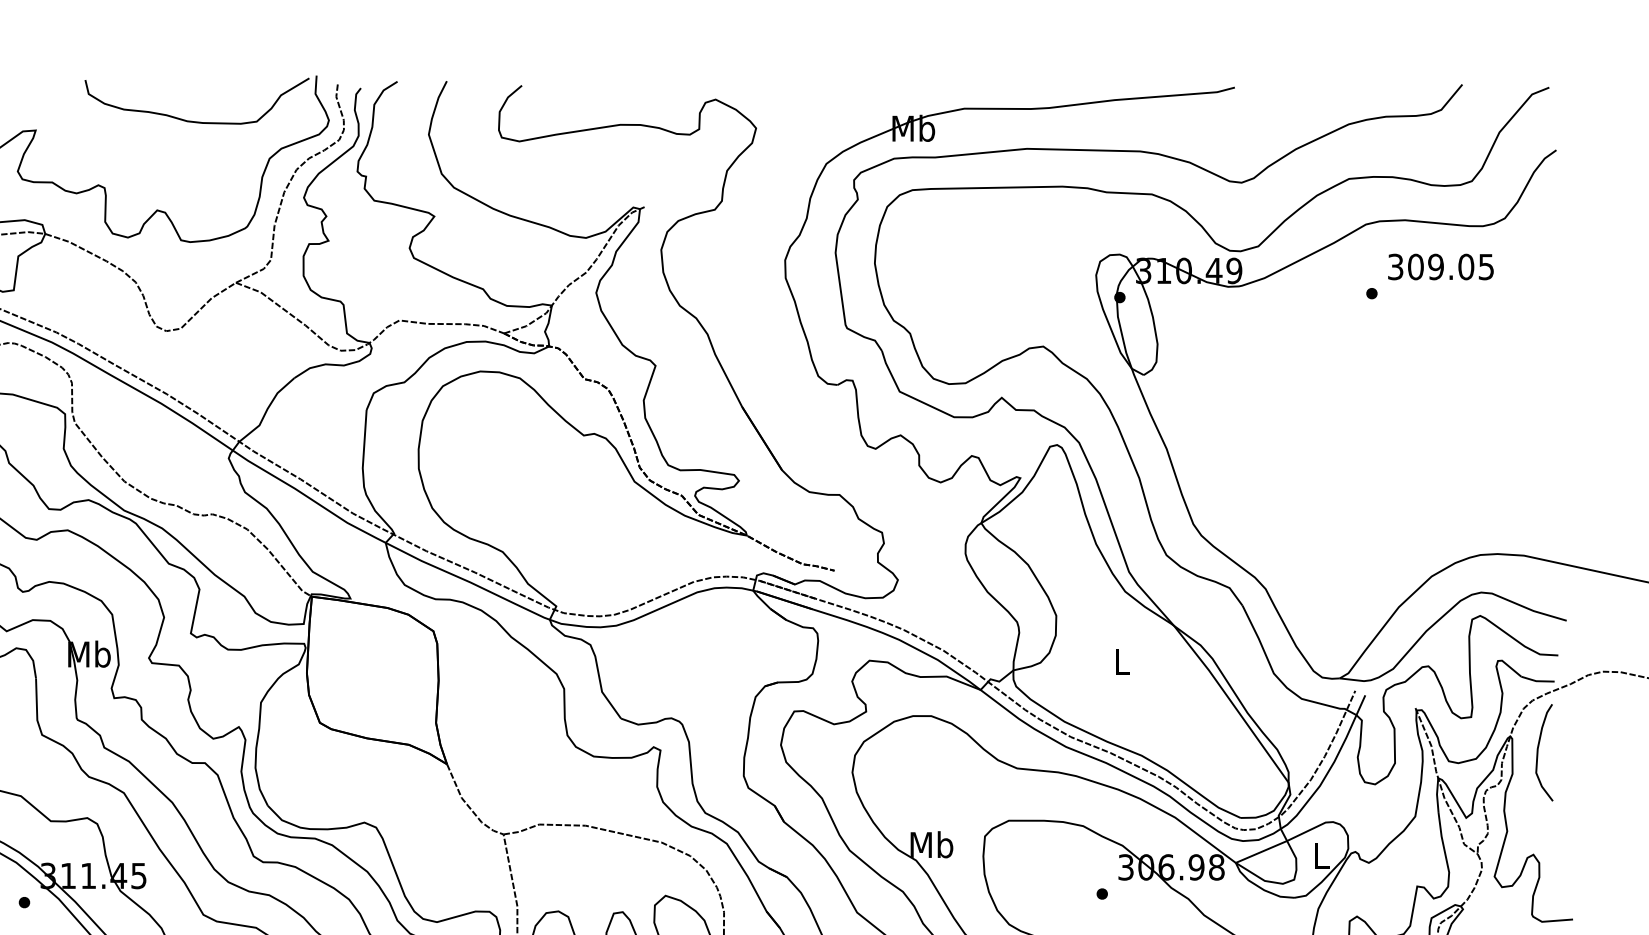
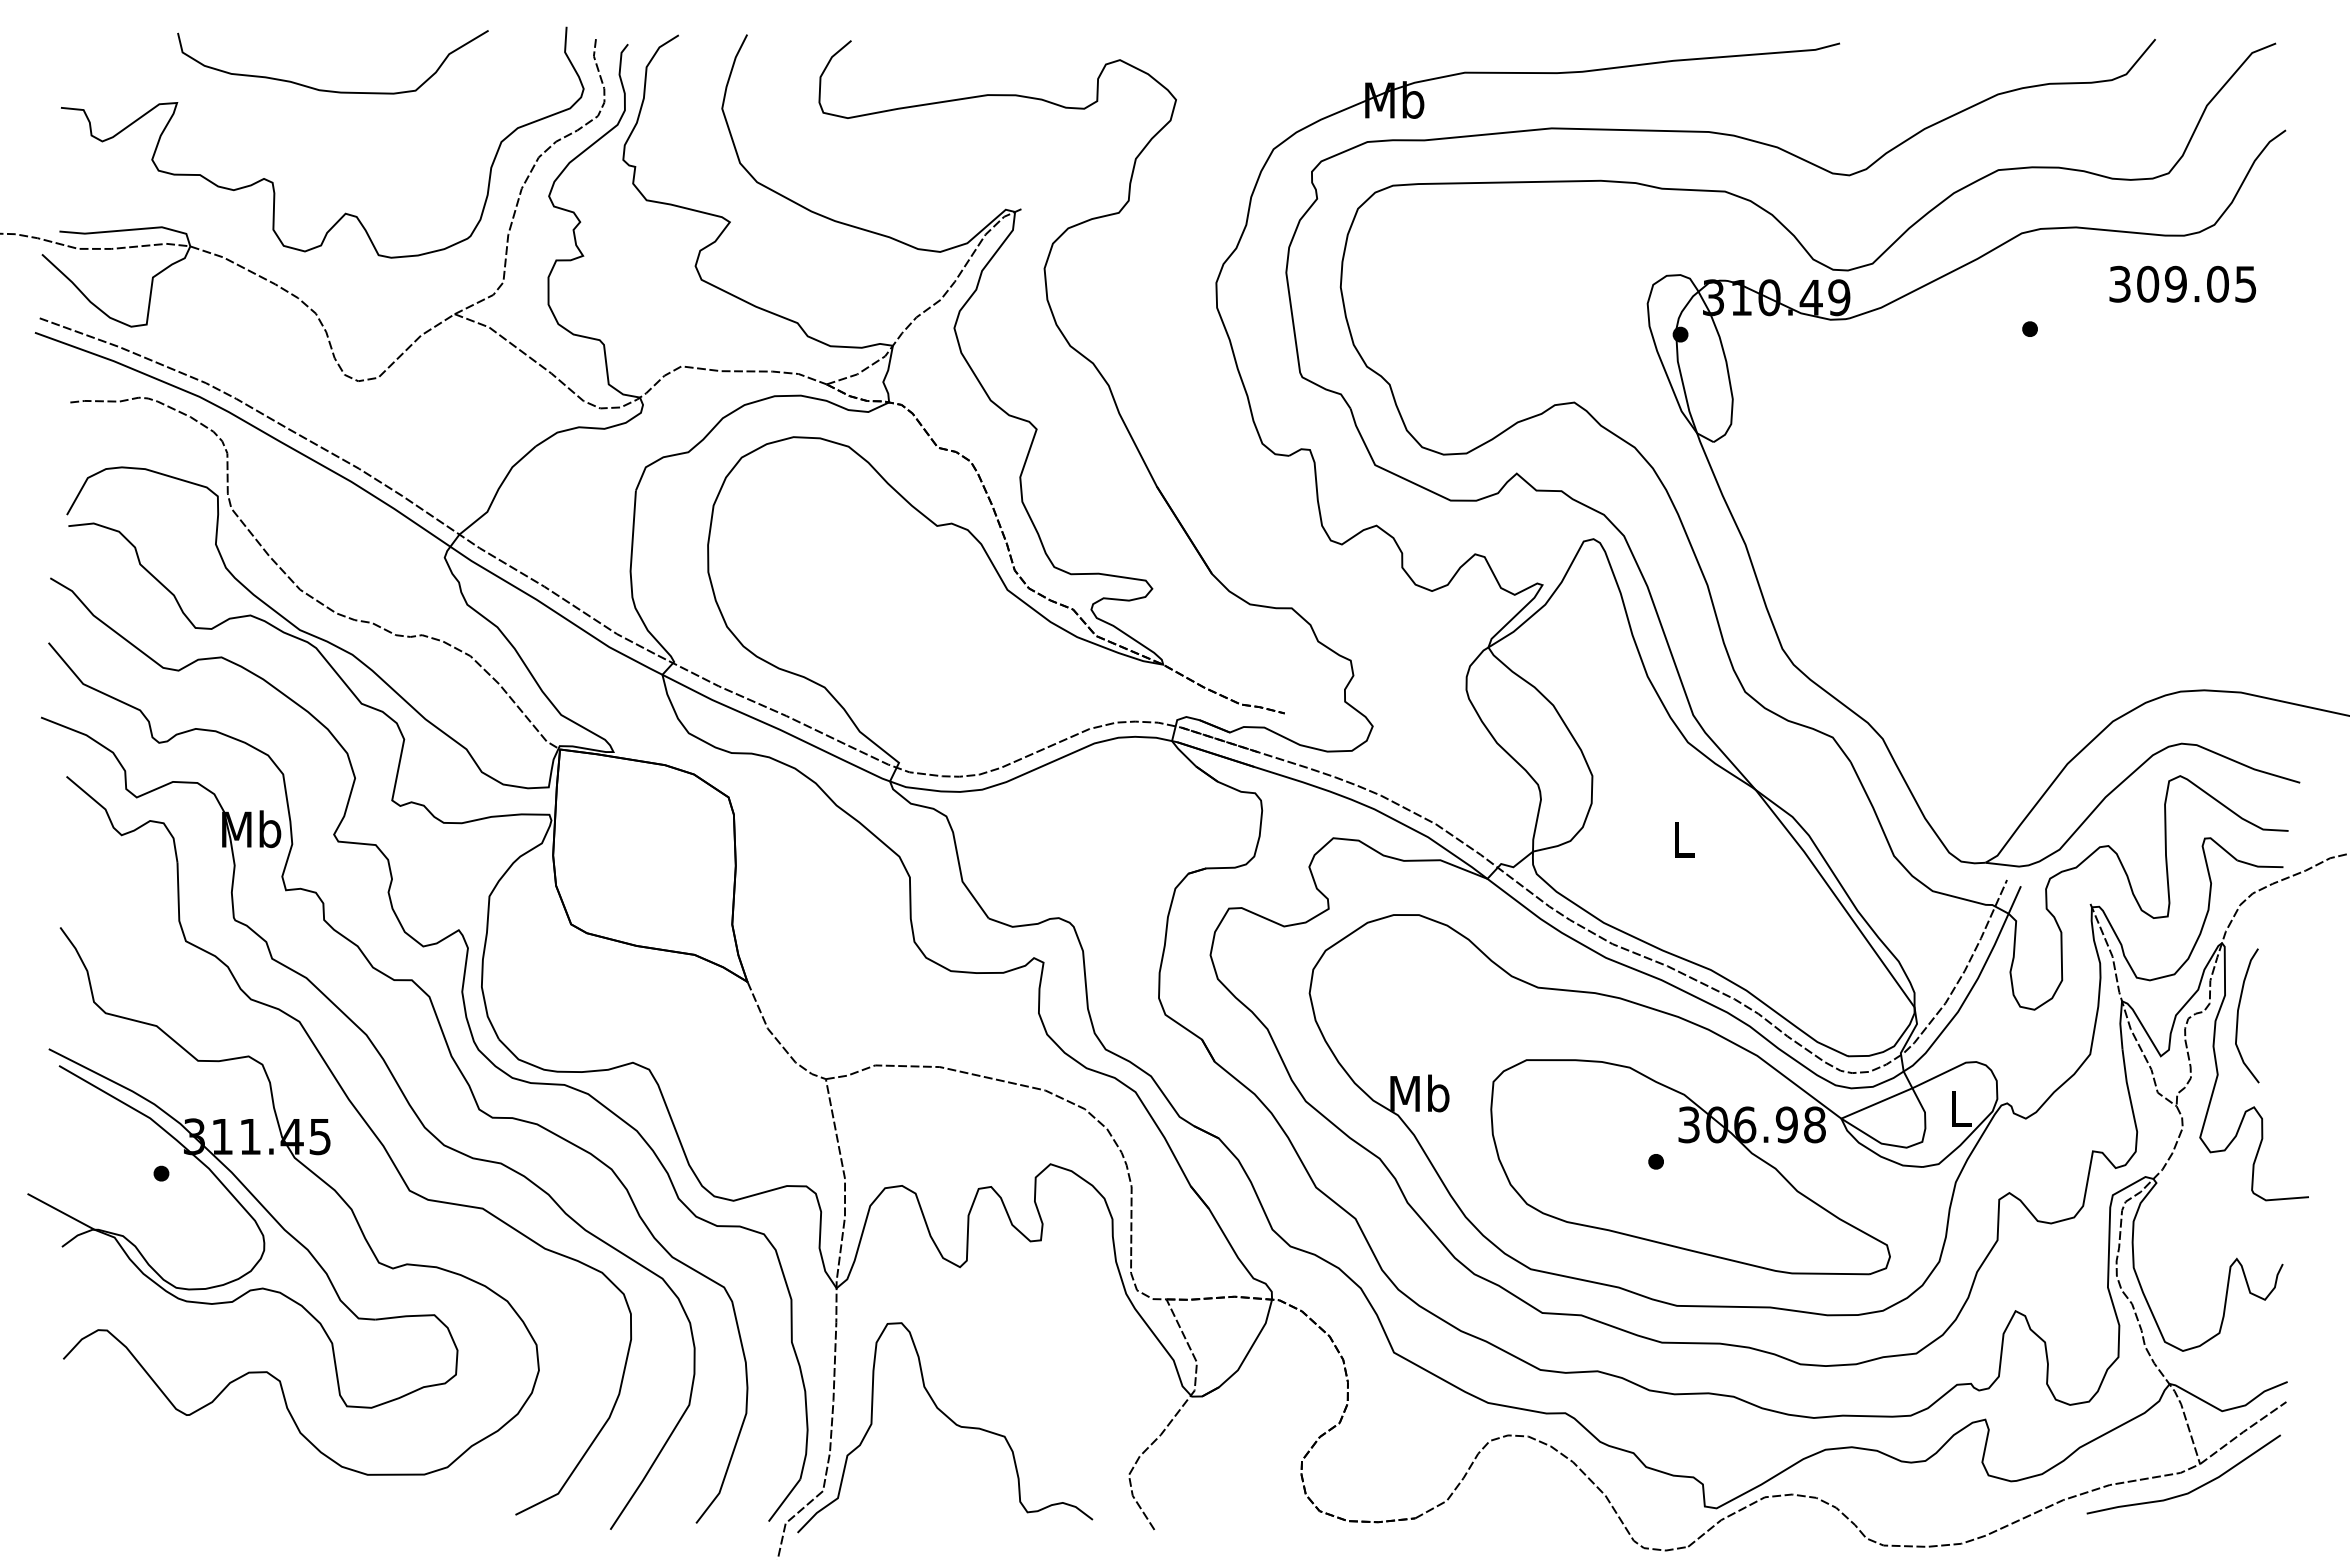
curve: (196, 121) -> (332, 90), moved
text: (1440, 266) -> (2182, 283), moved
curve: (1538, 752) -> (2238, 1015), moved

